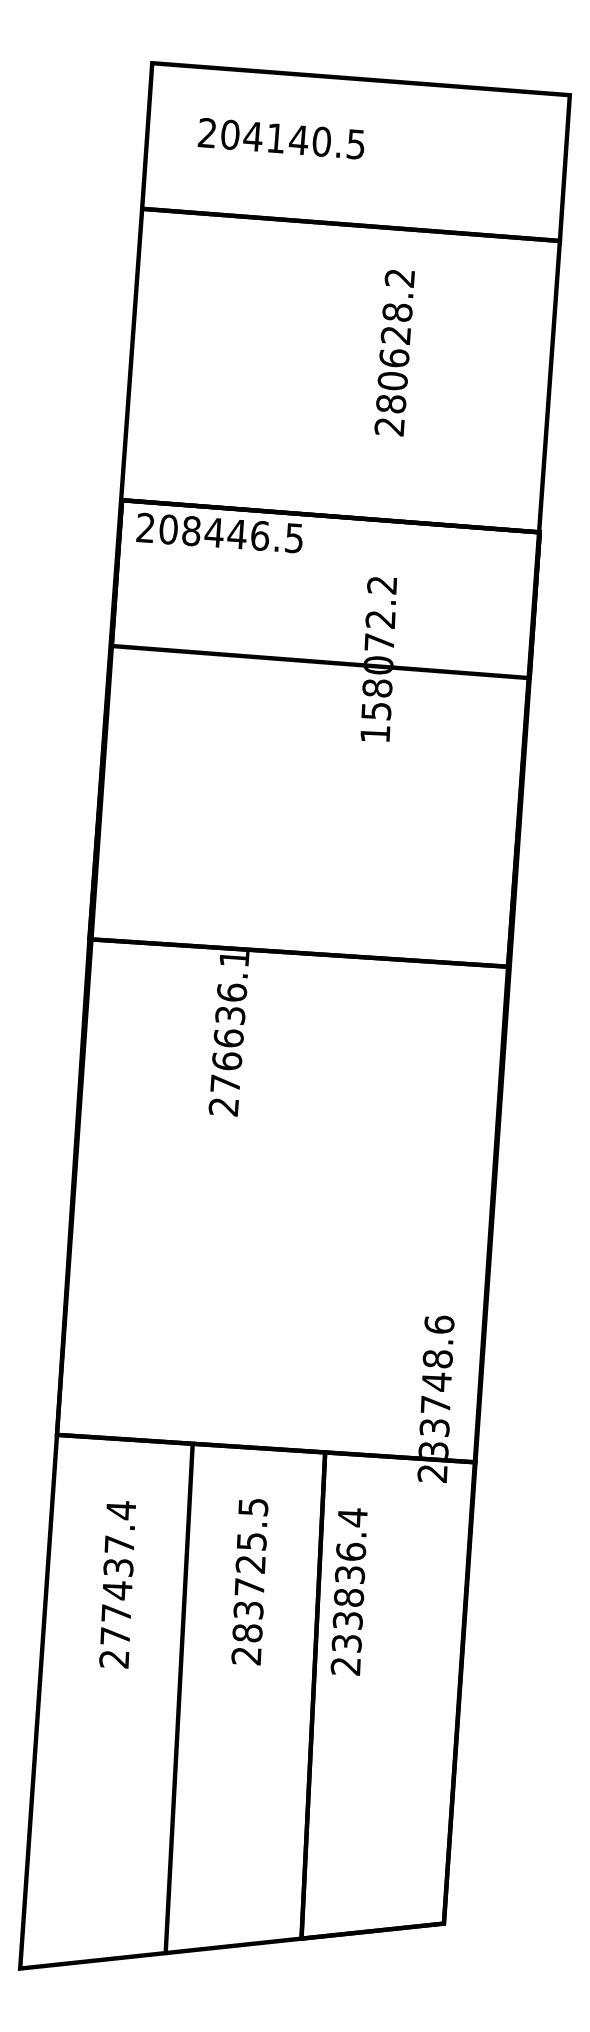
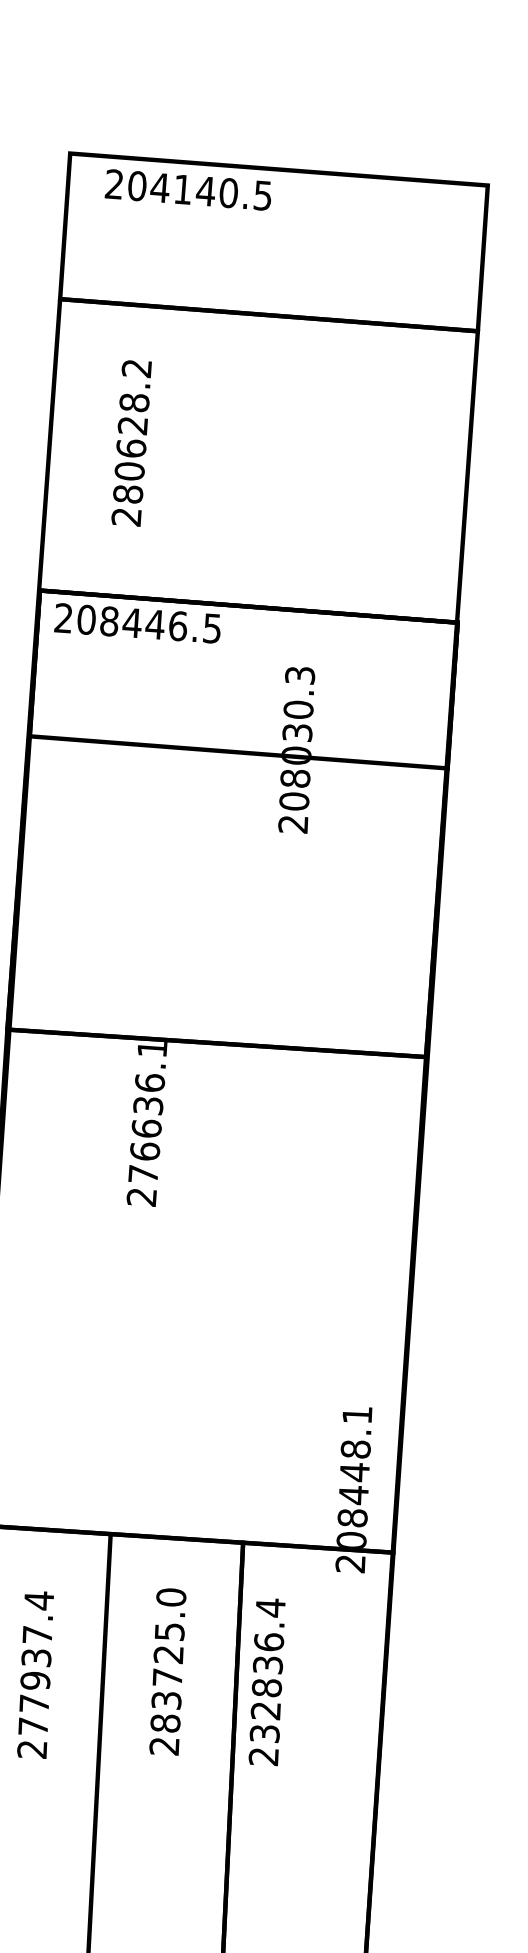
text: (280, 138) -> (187, 189), moved
text: (394, 353) -> (131, 443), moved
text: (378, 660) -> (296, 750), 158072.2 -> 208030.3
text: (436, 1386) -> (354, 1476), 233748.6 -> 208448.1
text: (253, 1507) -> (171, 1597), 283725.5 -> 283725.0
text: (117, 1590) -> (35, 1680), 277437.4 -> 277937.4
text: (347, 1620) -> (265, 1710), 233836.4 -> 232836.4

